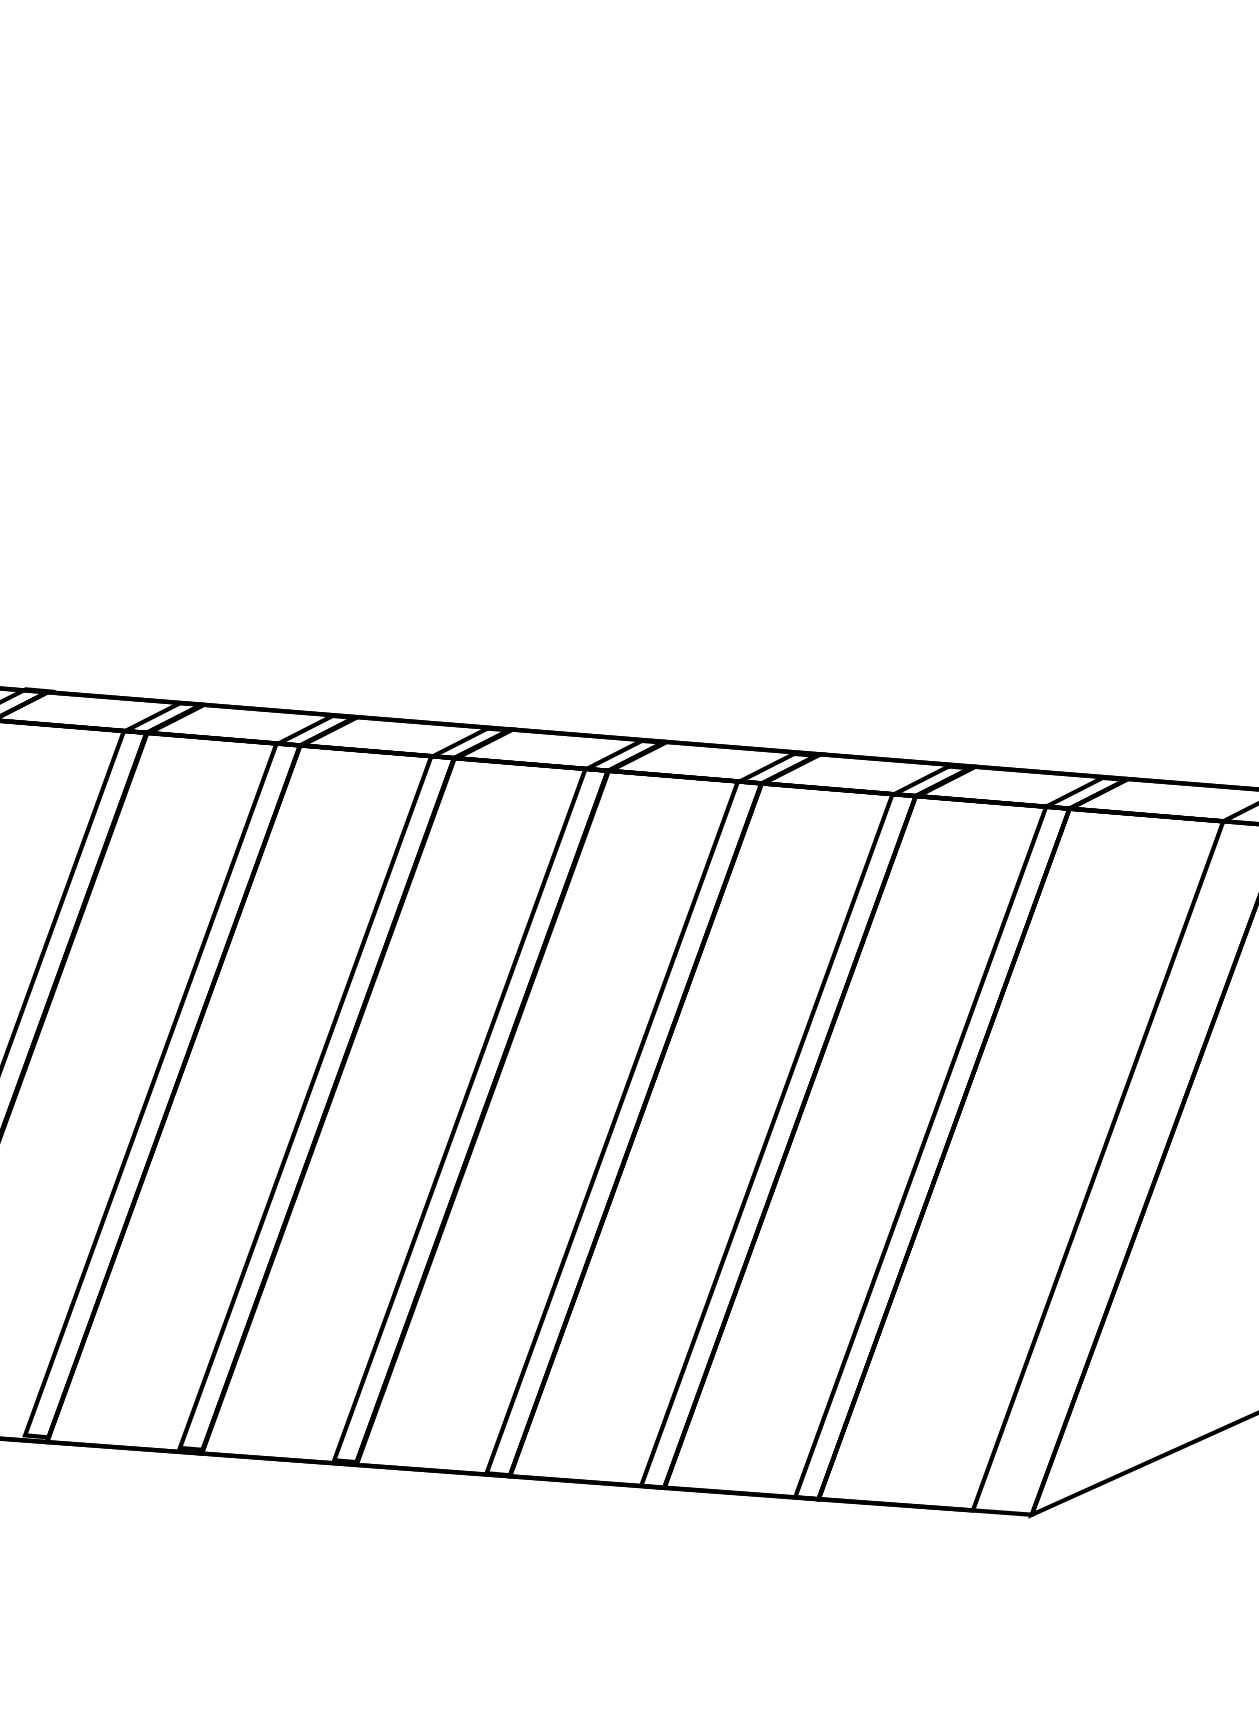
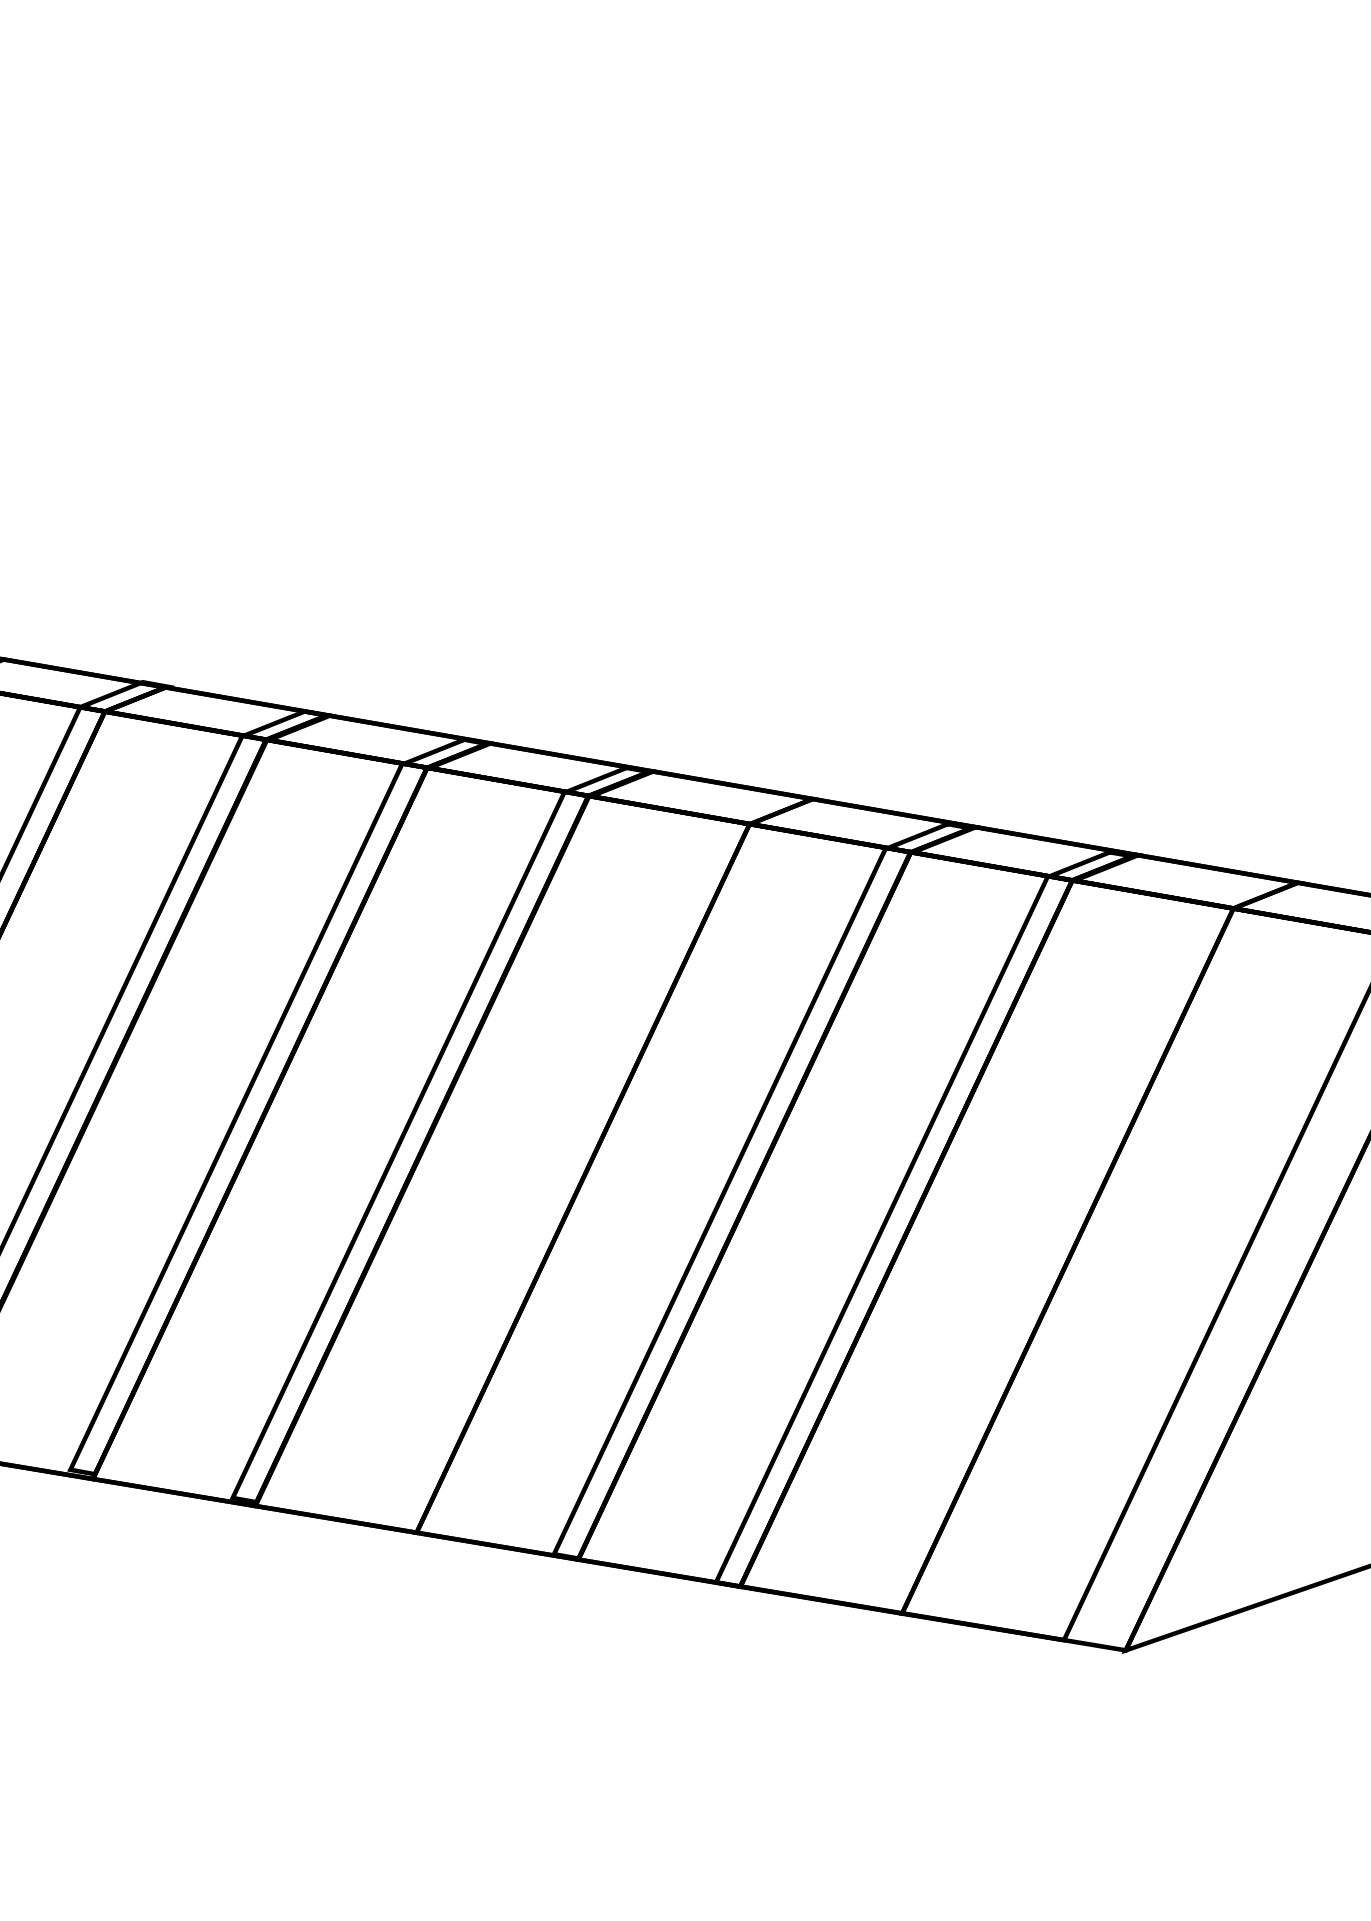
fill: (501, 1100) -> (605, 1162), removed
fill: (963, 1138) -> (1089, 1246), removed

